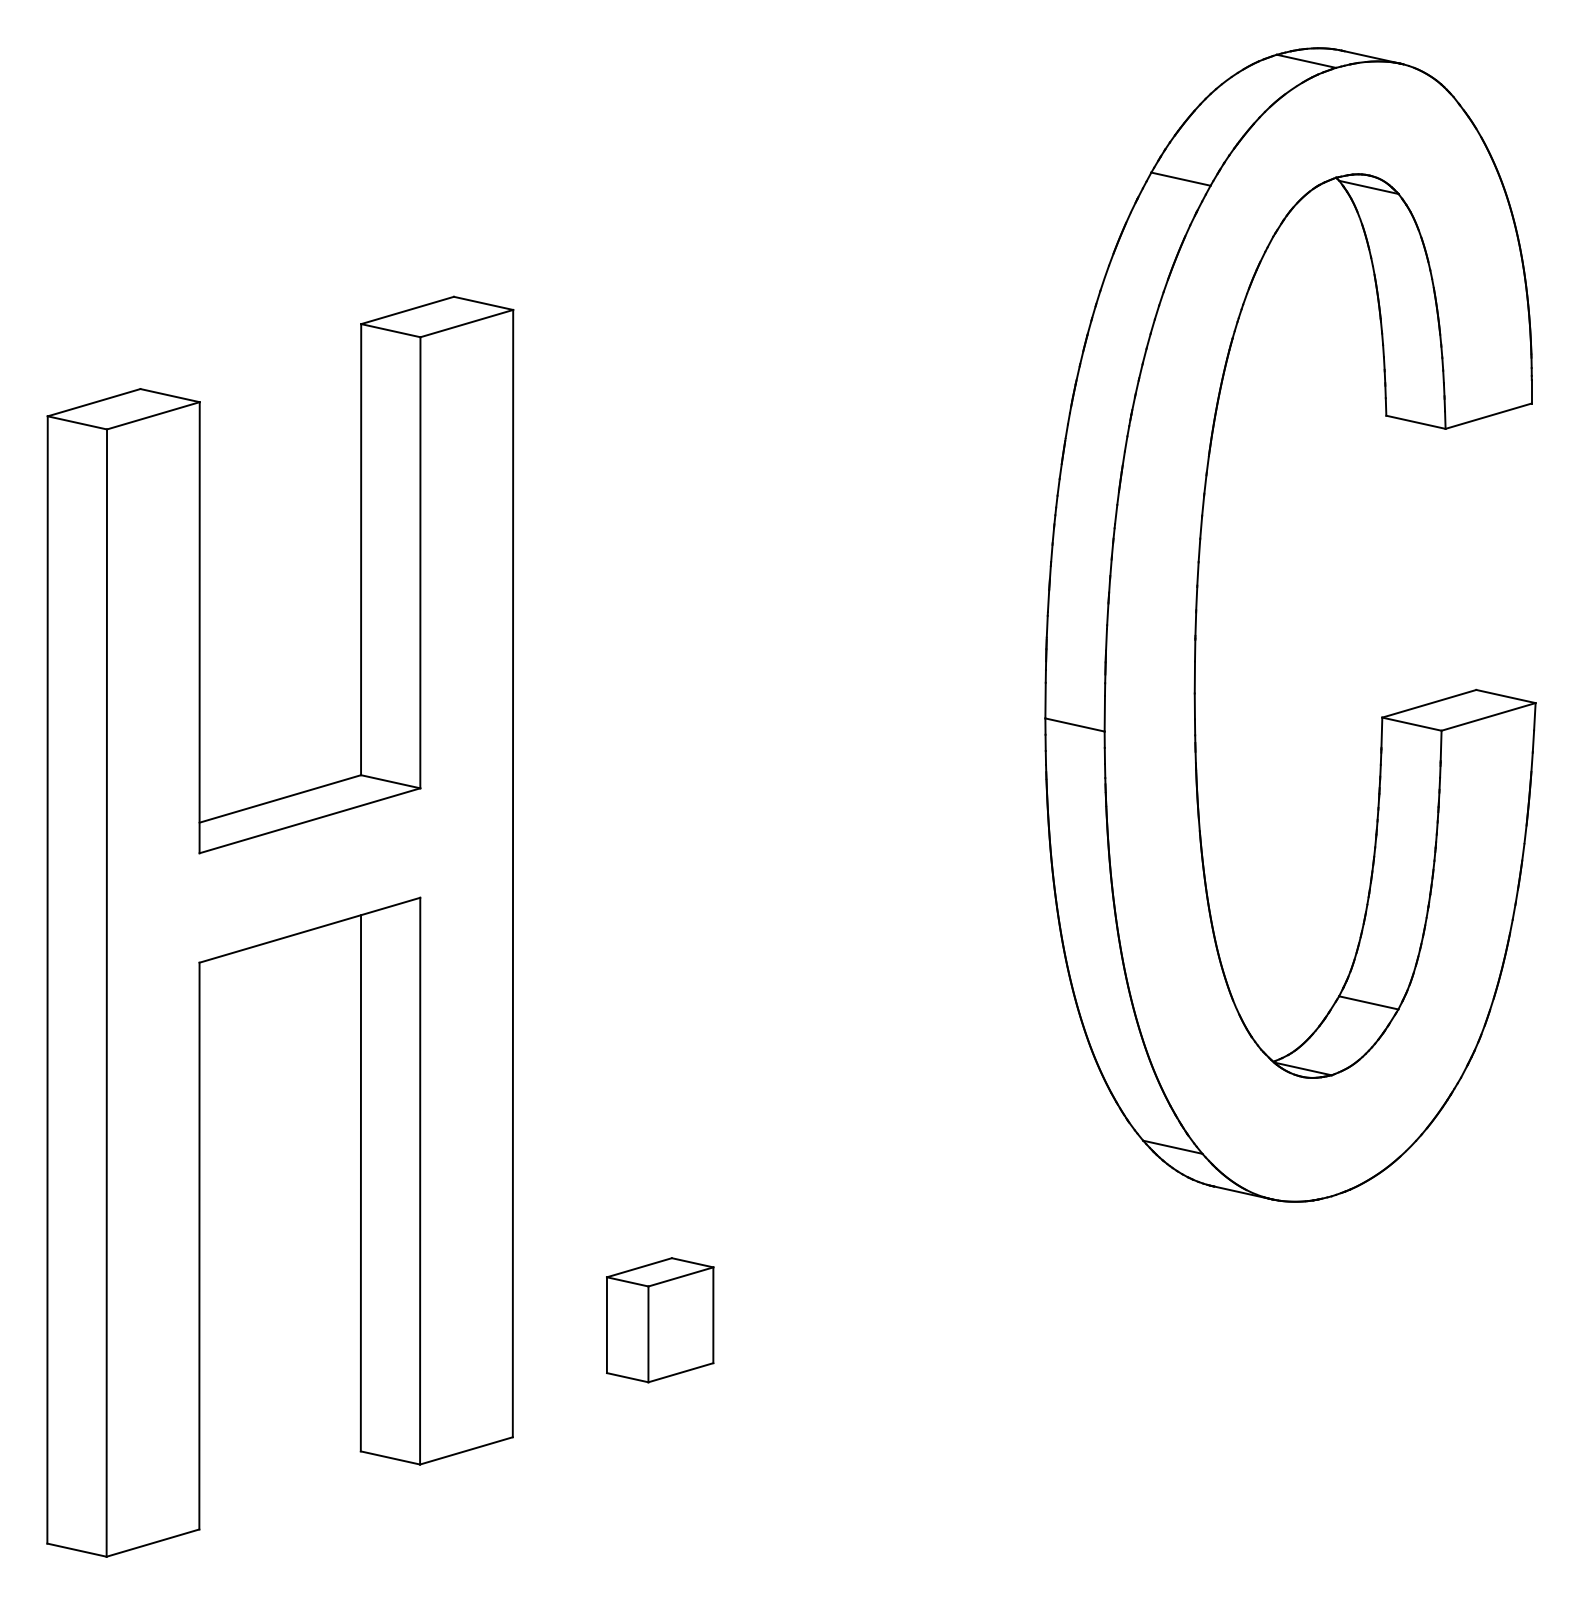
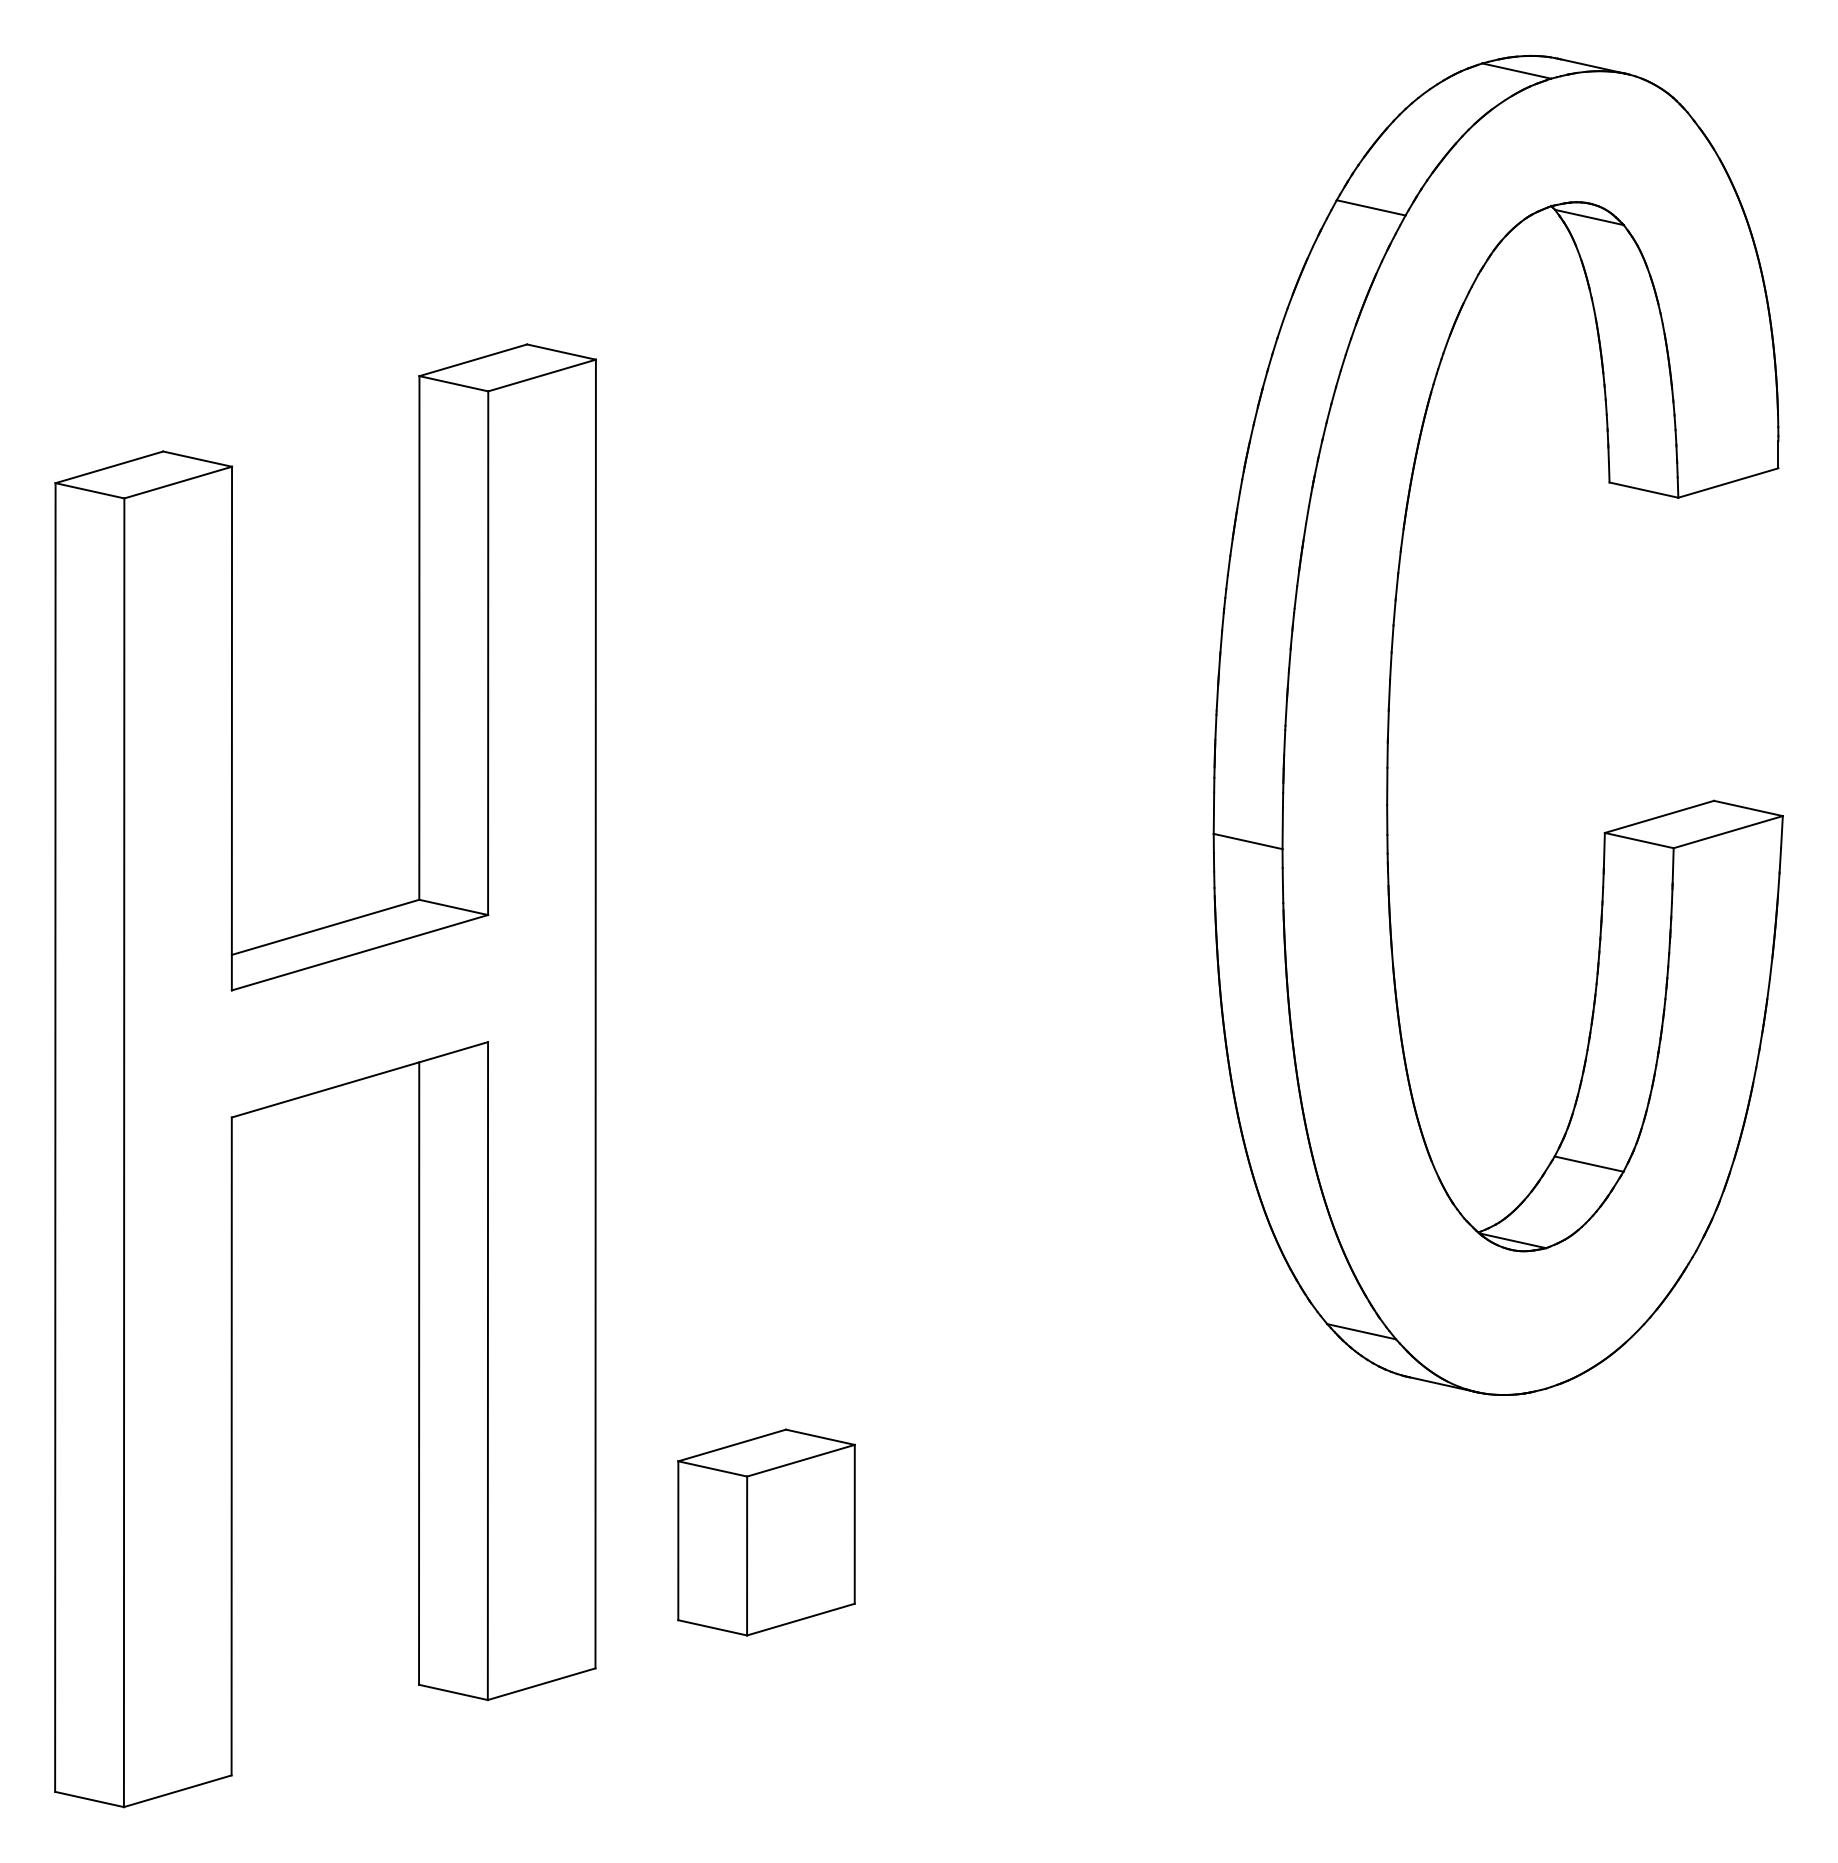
part: (660, 1320) -> (766, 1532), size x1.43

